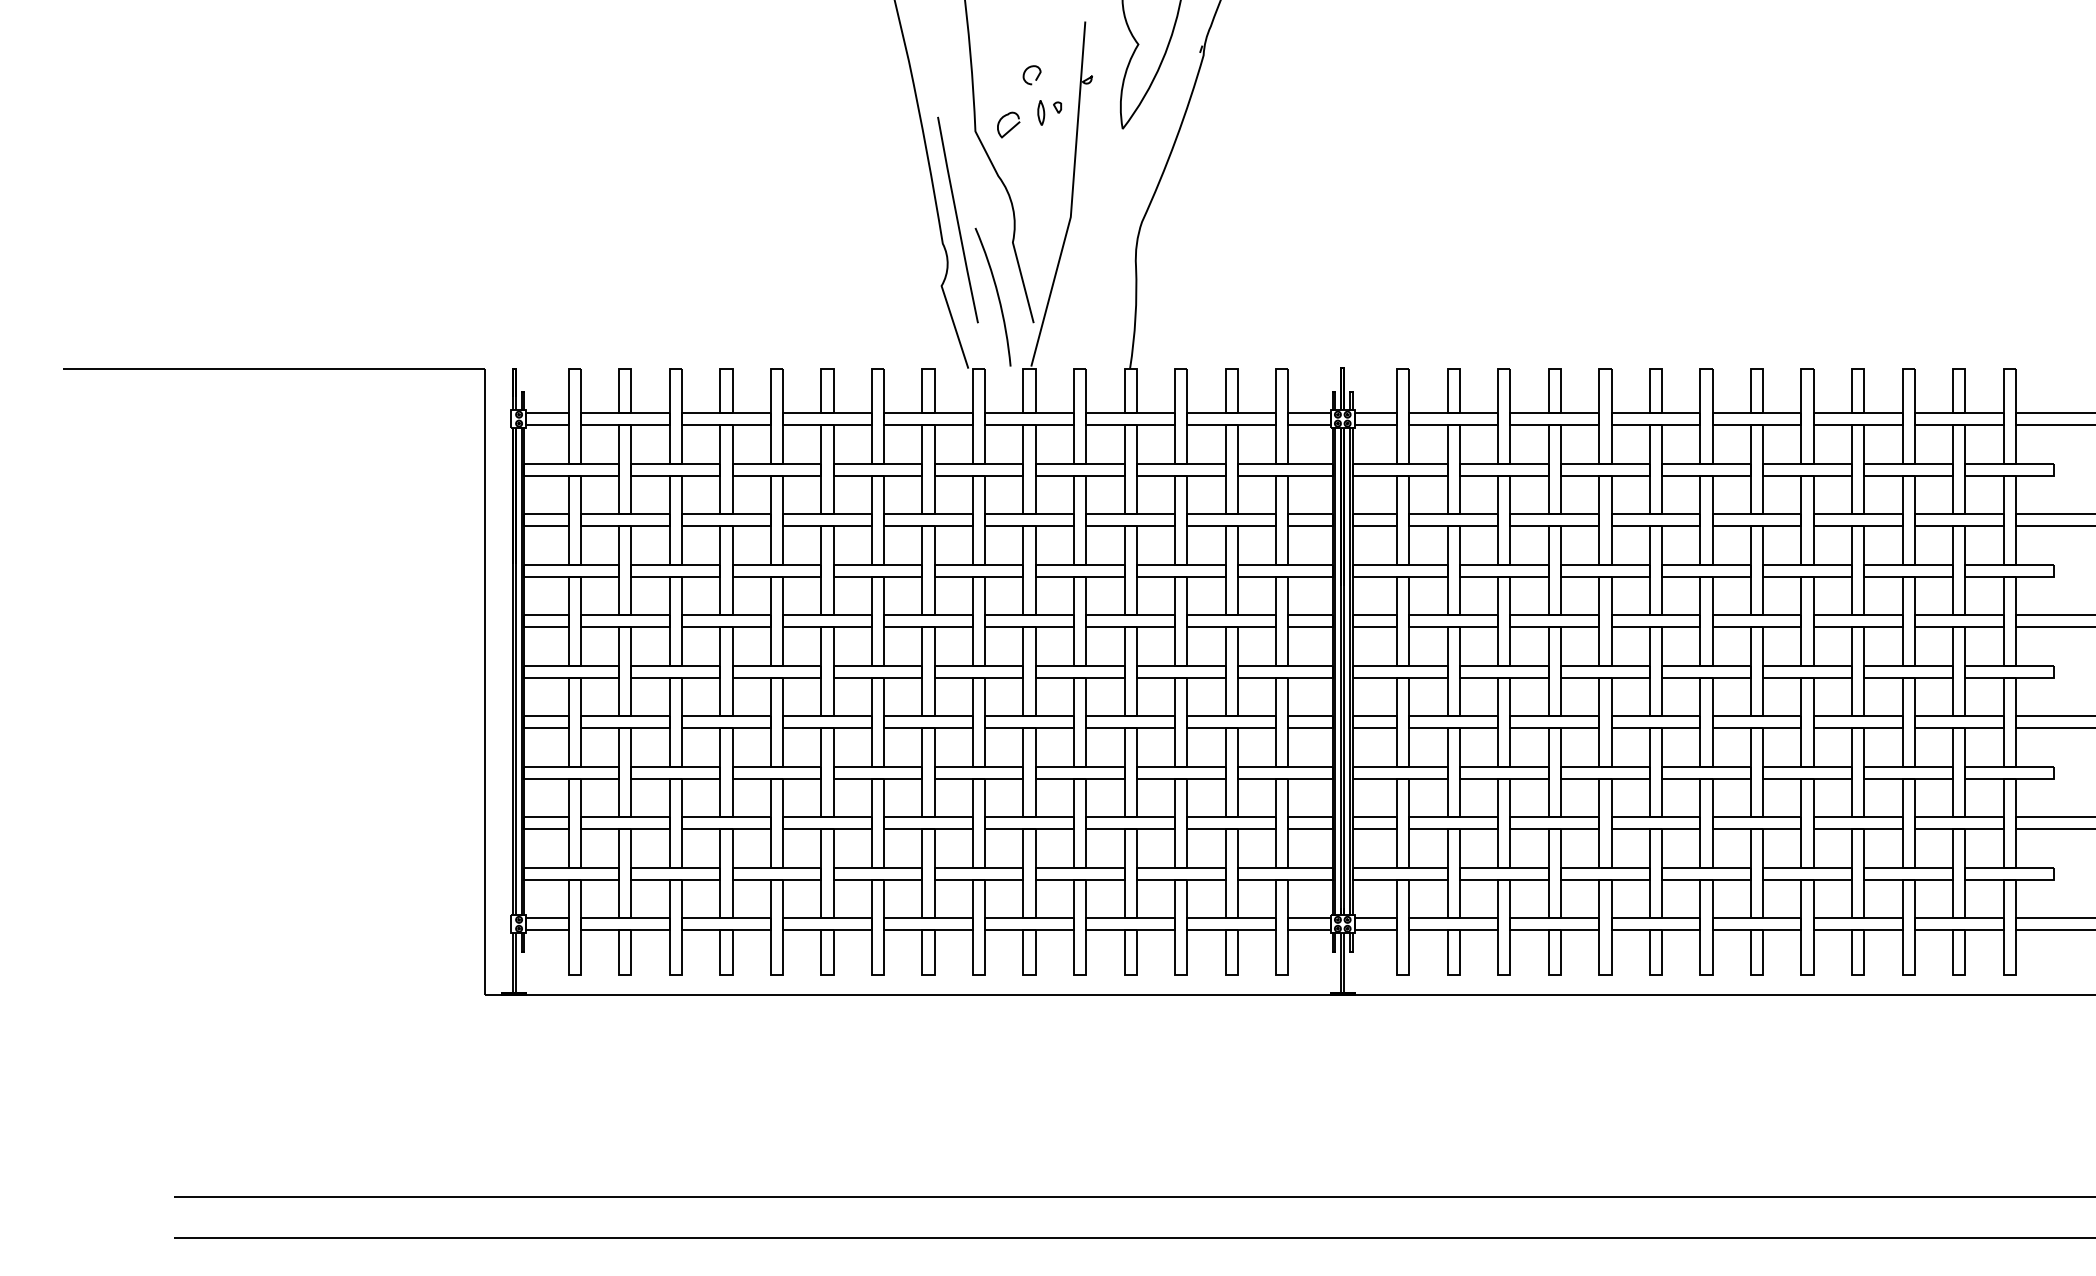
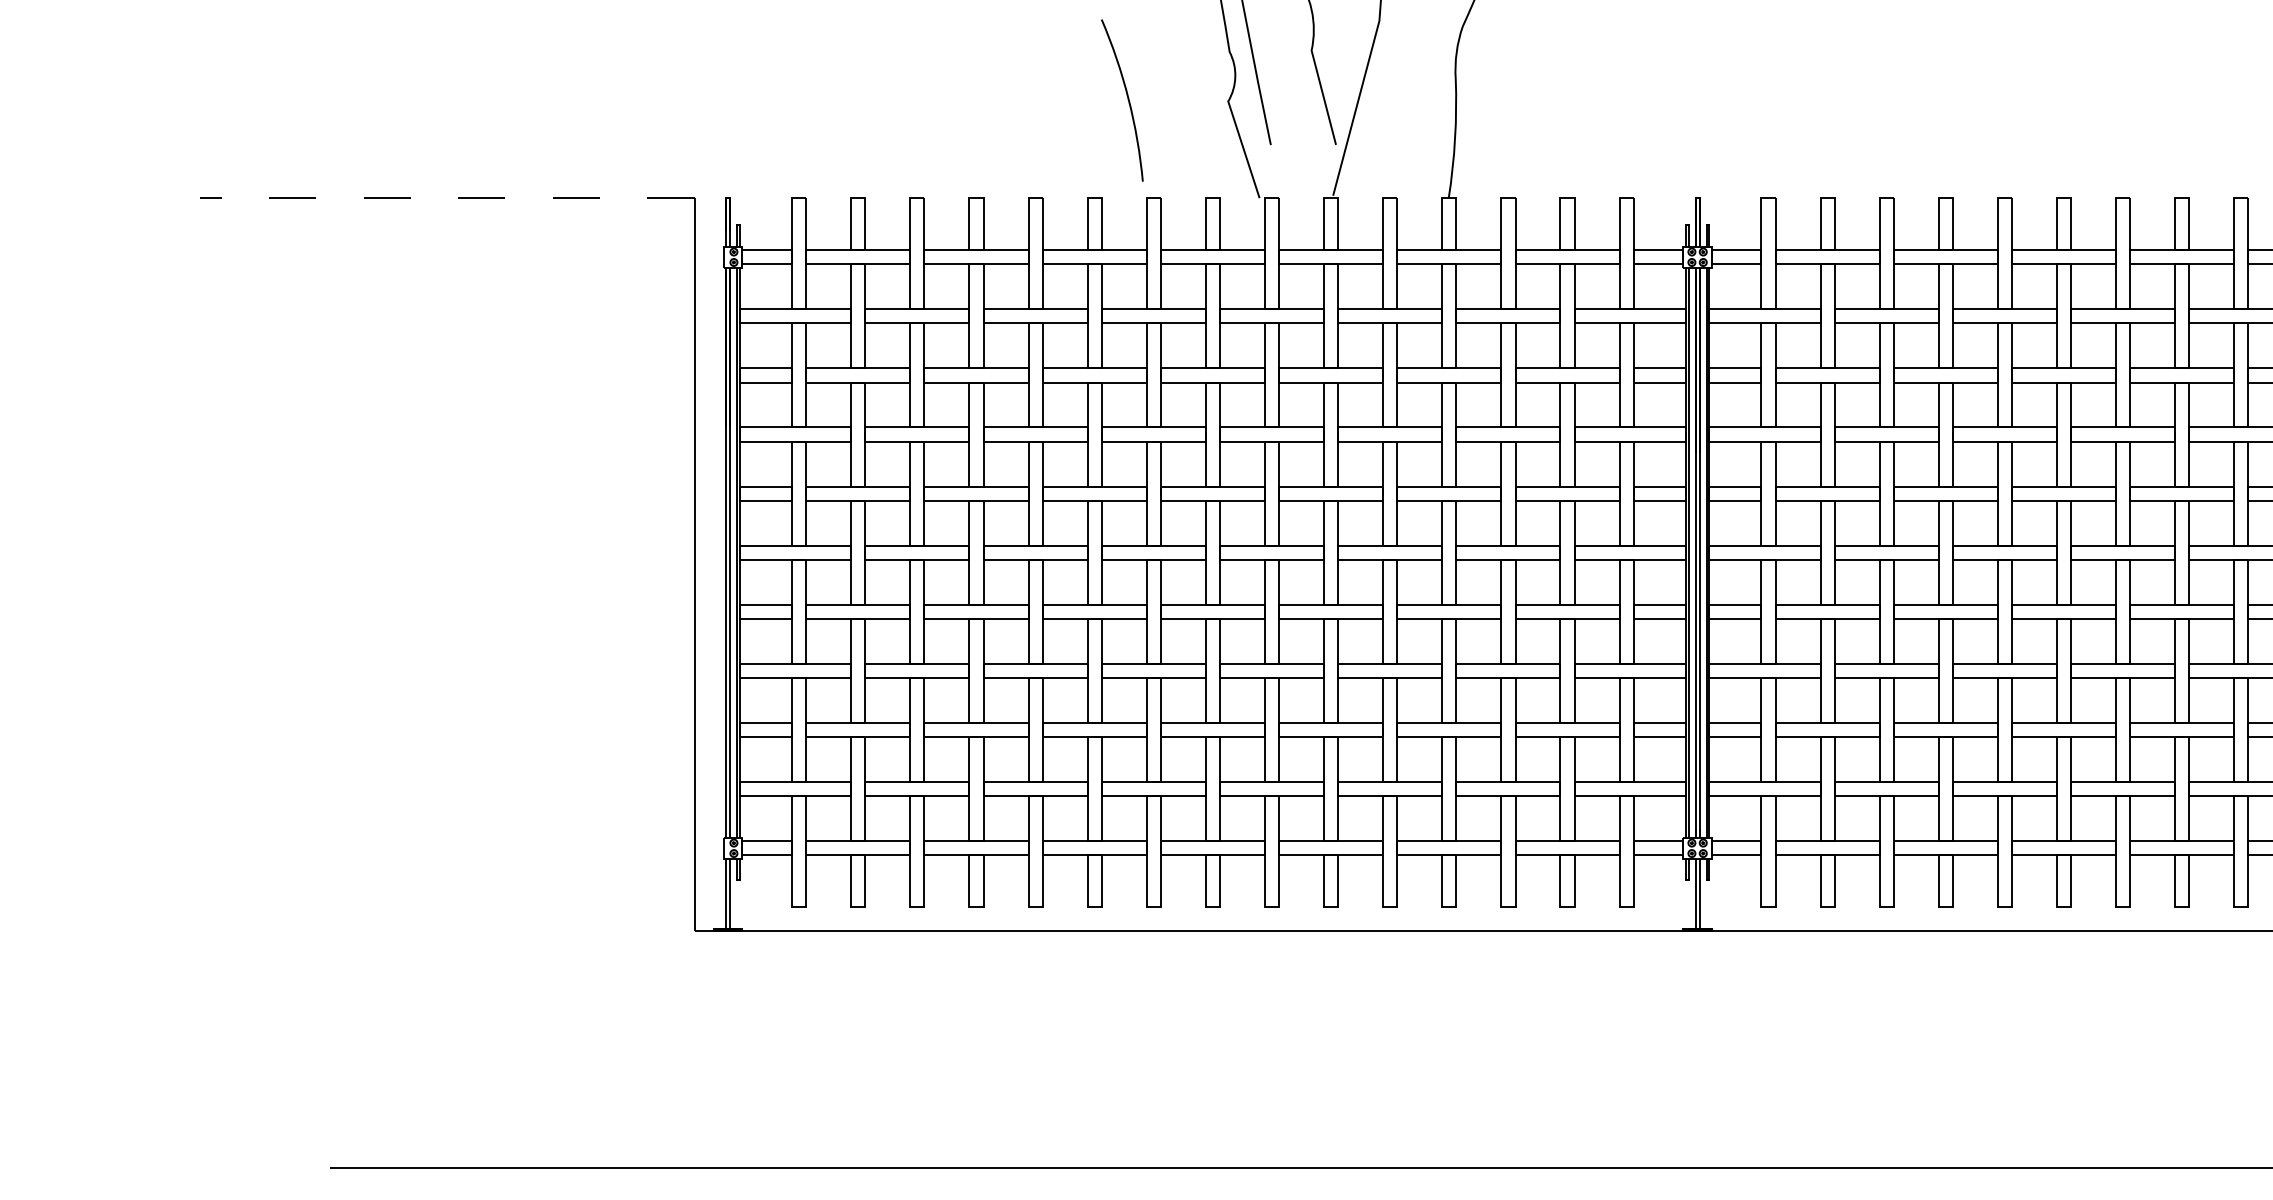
curve: (996, 293) -> (1126, 96), moved
line: (273, 368) -> (446, 197), solid -> dashed

